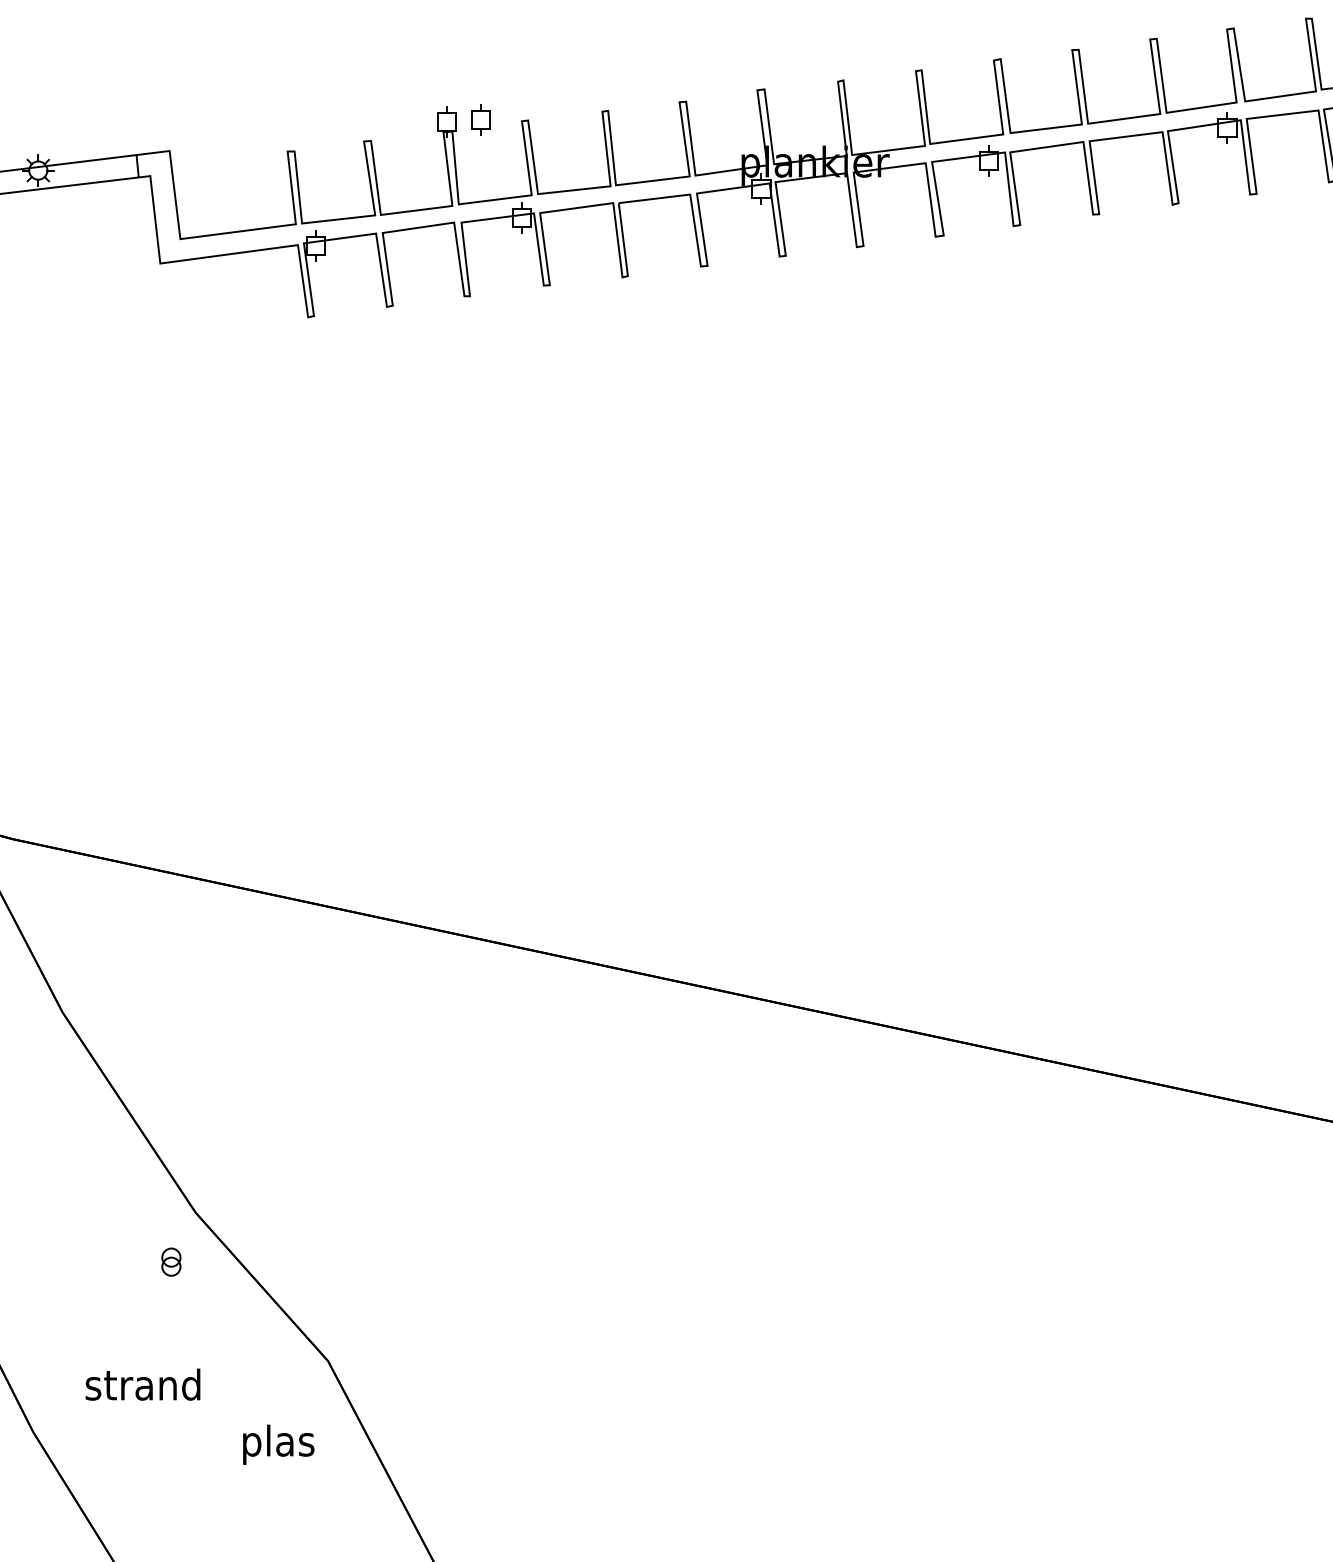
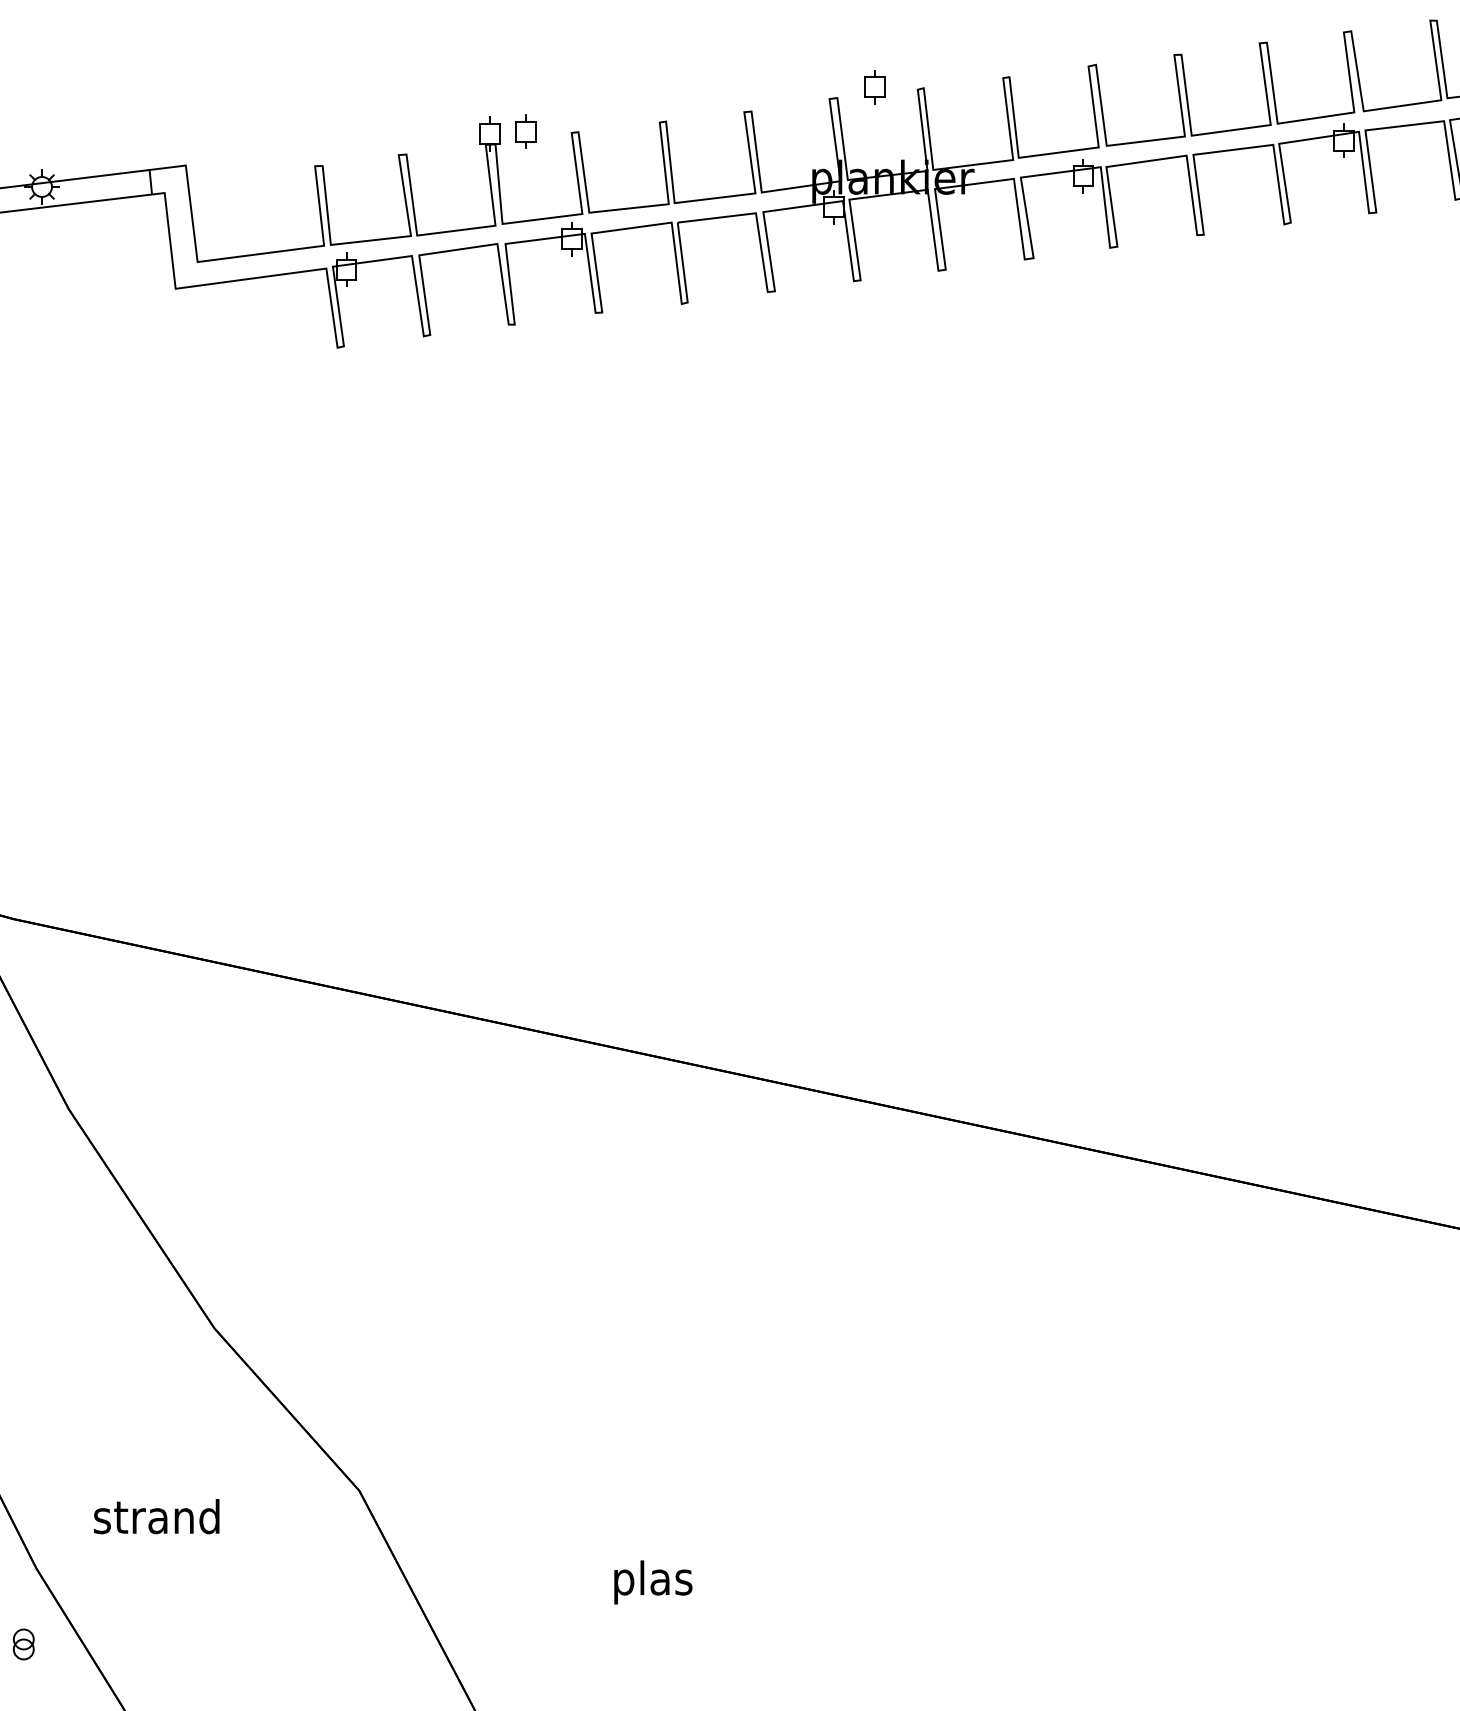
part: (798, 79) -> (874, 87), added
part: (171, 1262) -> (23, 1644), moved
text: (278, 1444) -> (653, 1582), moved

